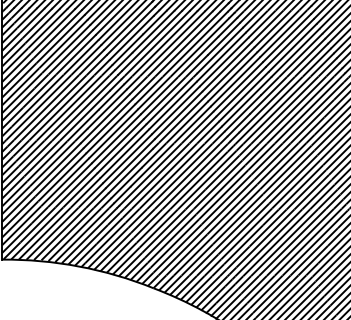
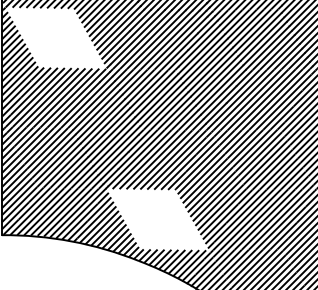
hatch: (62, 41) -> (56, 37), removed
hatch: (173, 242) -> (157, 219), removed

